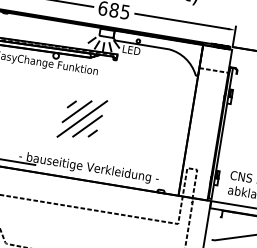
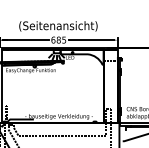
part: (81, 117) -> (51, 93), removed

